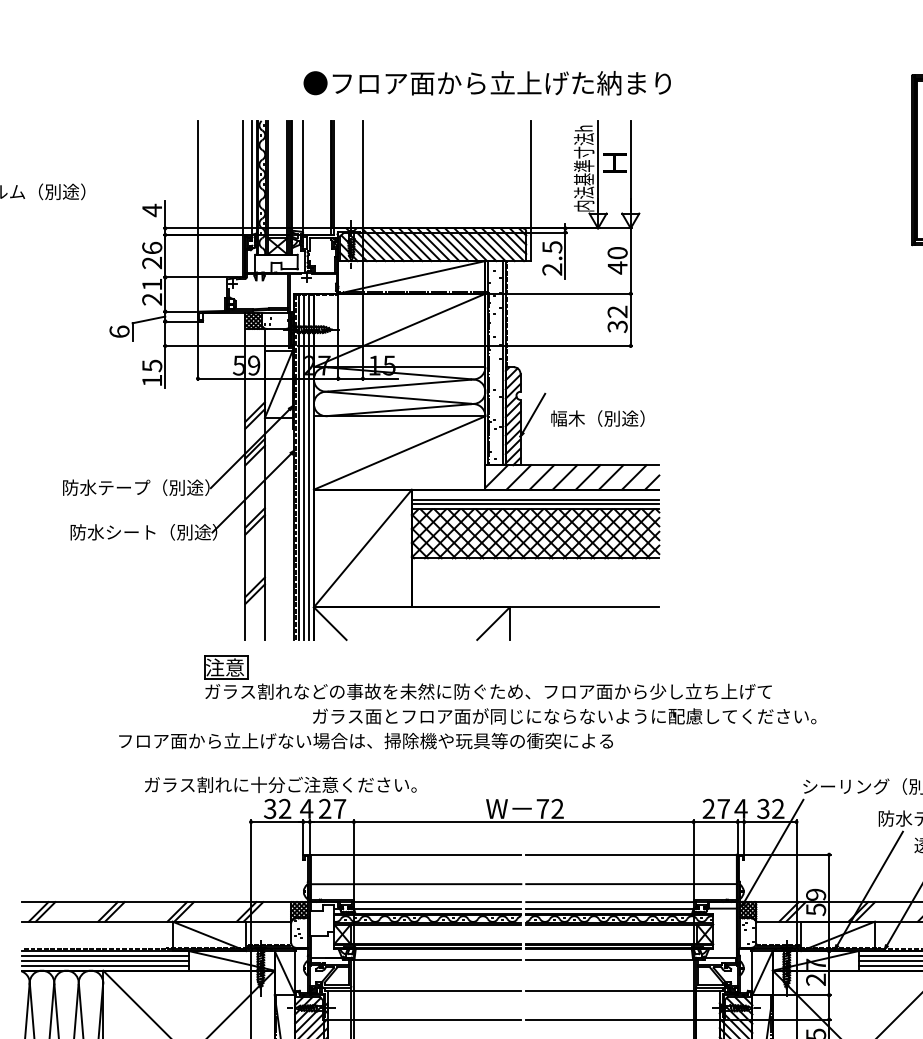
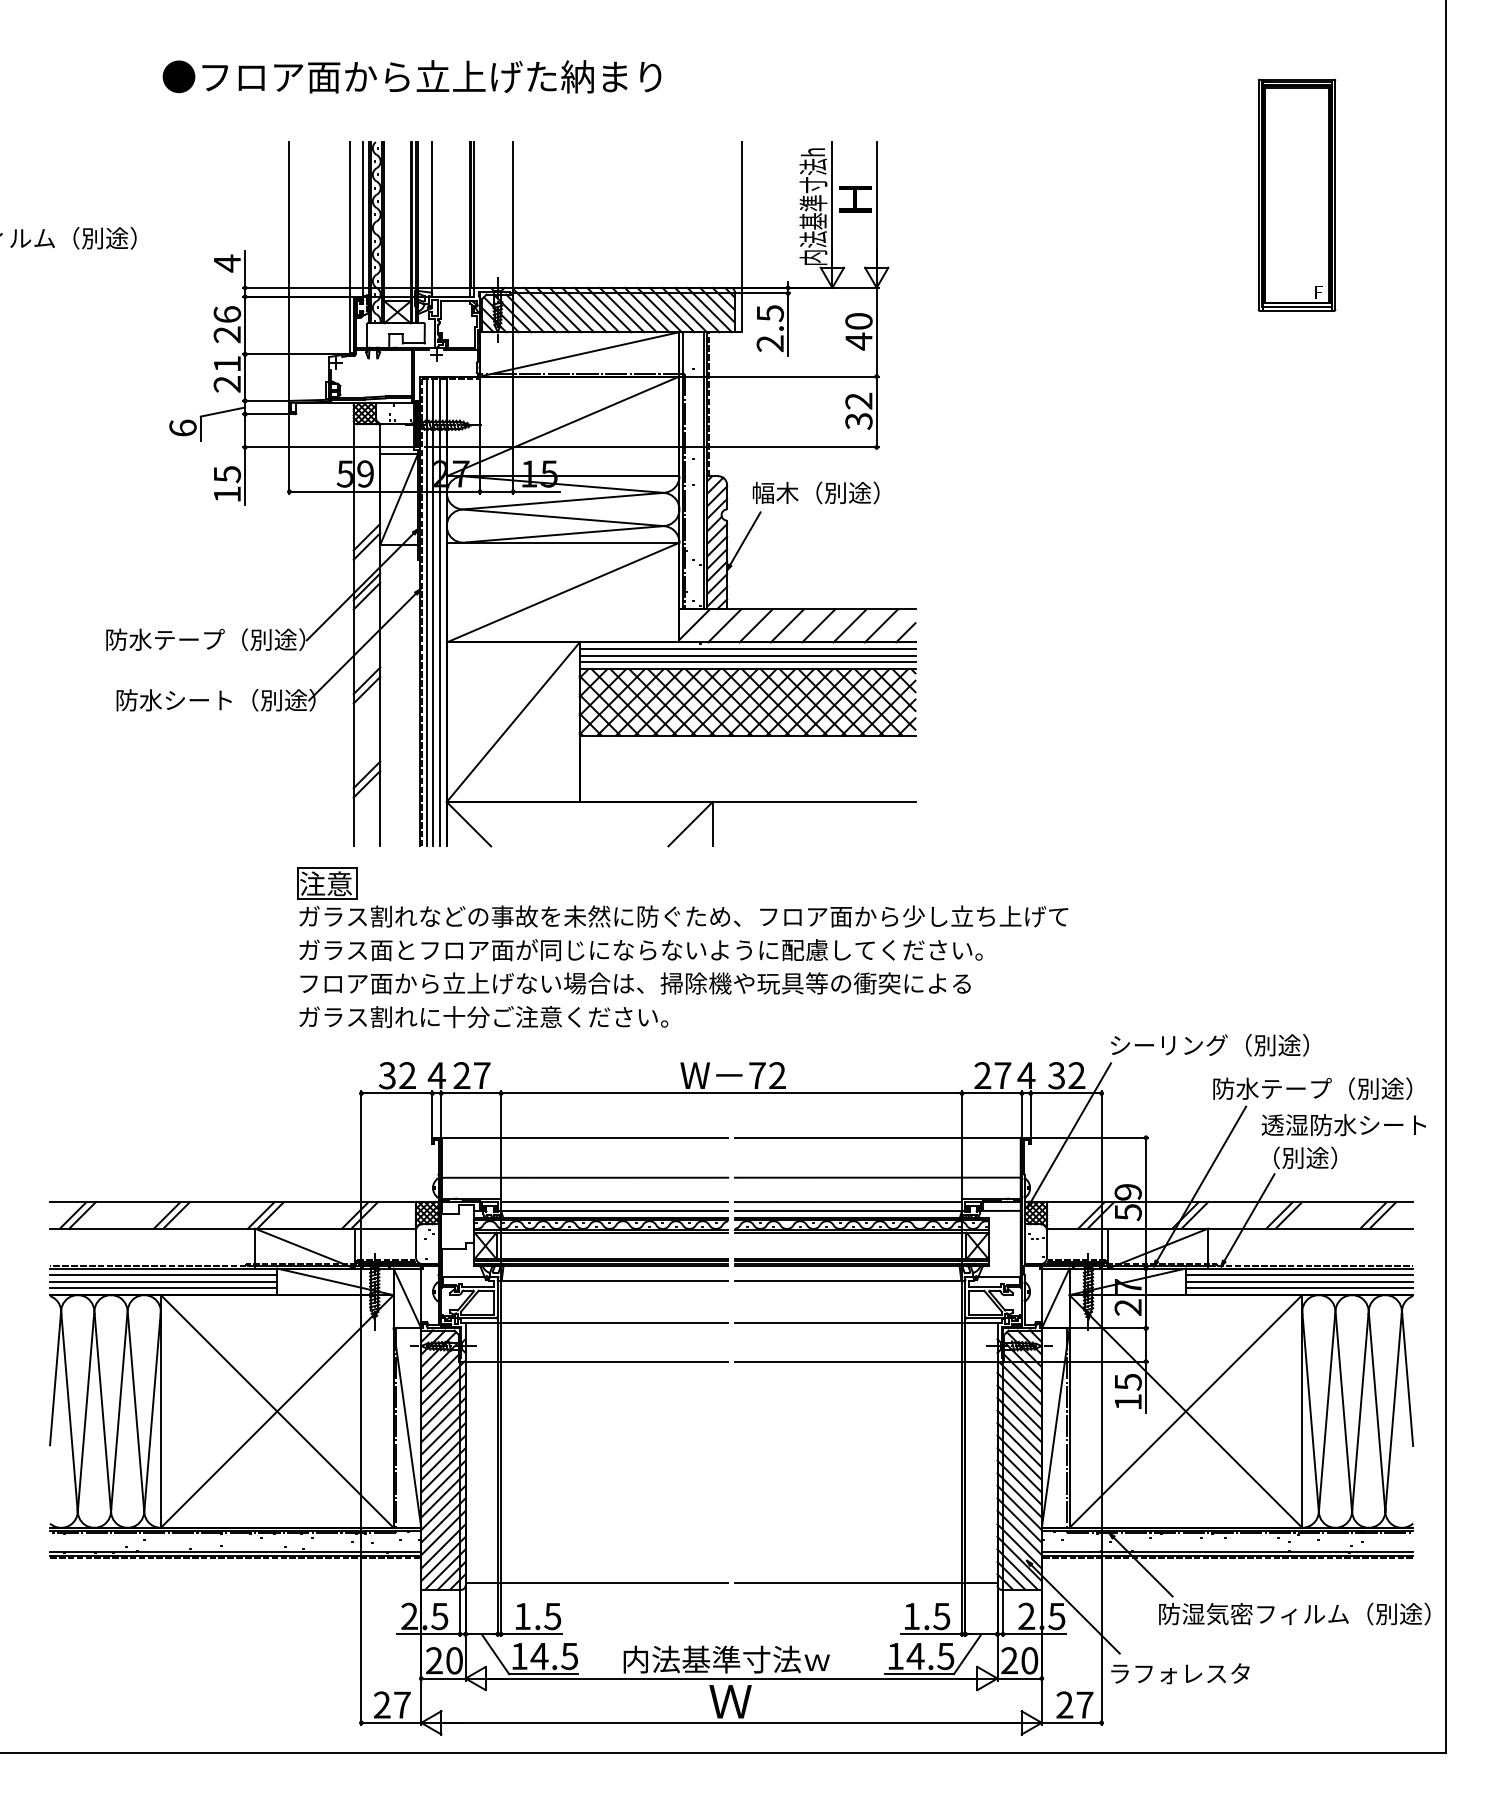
text: (486, 82) -> (411, 76), moved
text: (597, 418) -> (815, 492), moved
line: (535, 494) -> (747, 649), added
text: (564, 716) -> (640, 950), moved
text: (366, 741) -> (635, 983), moved
text: (280, 785) -> (483, 1017), moved

